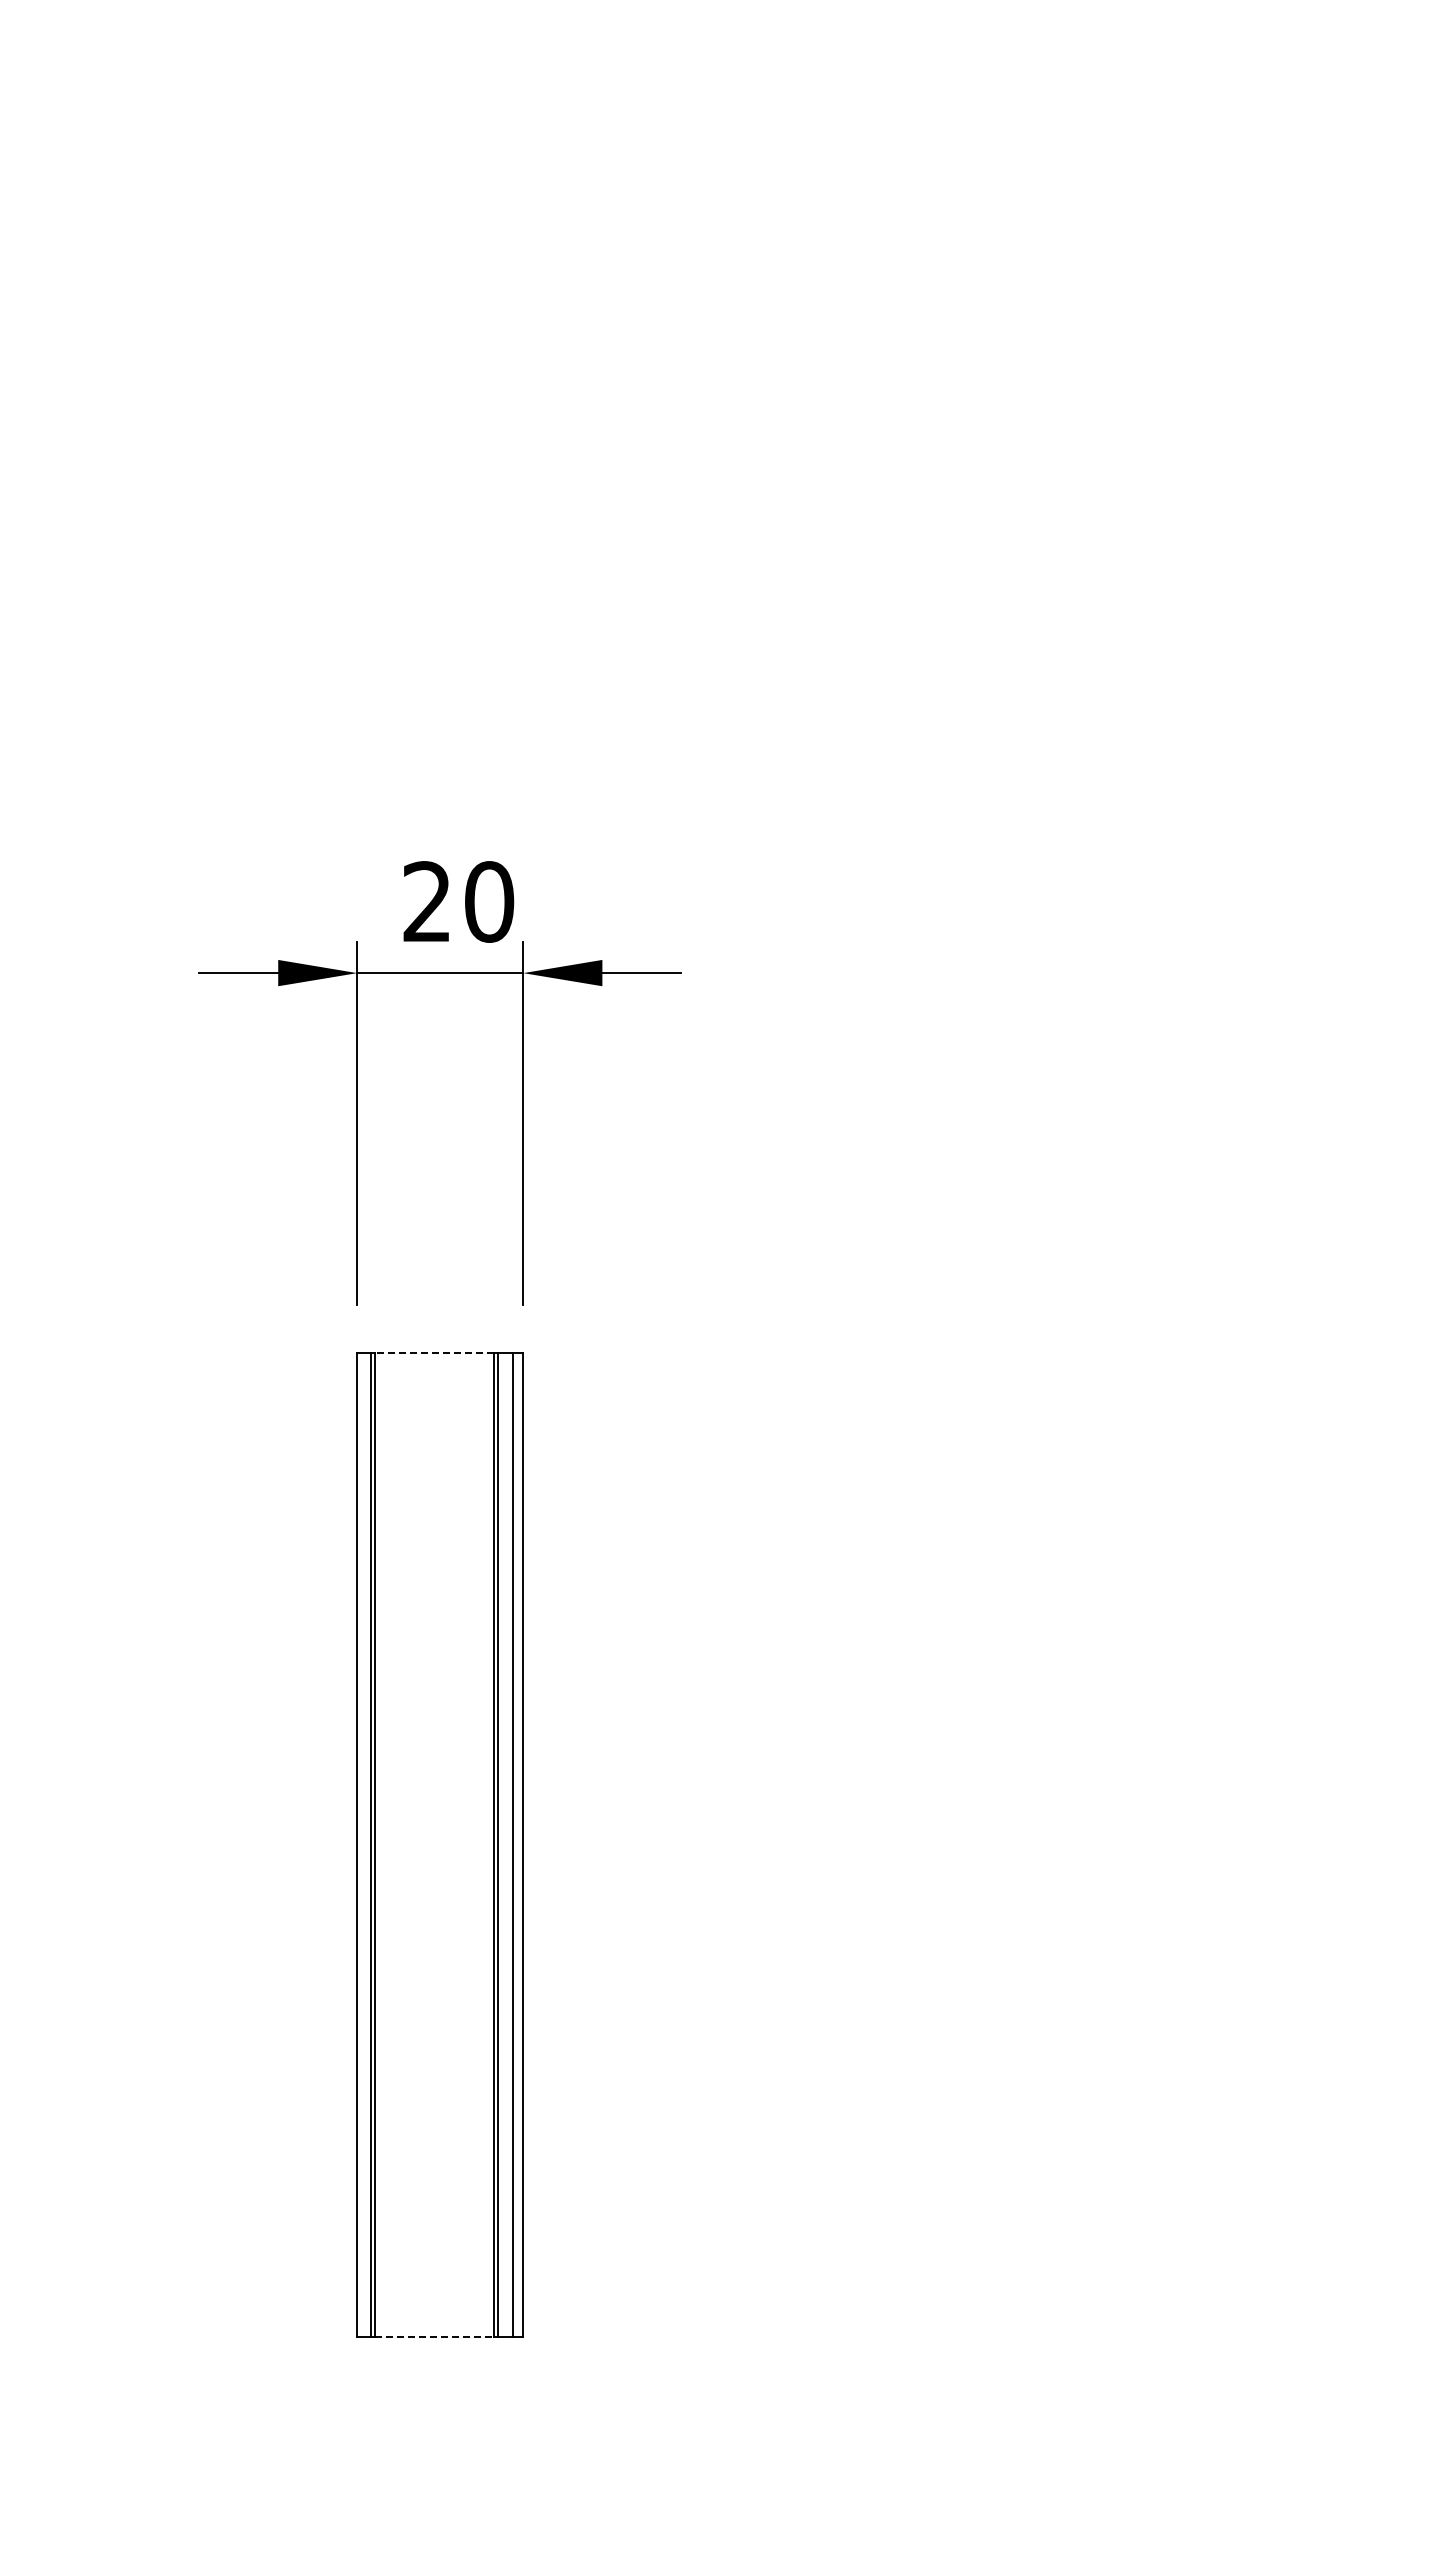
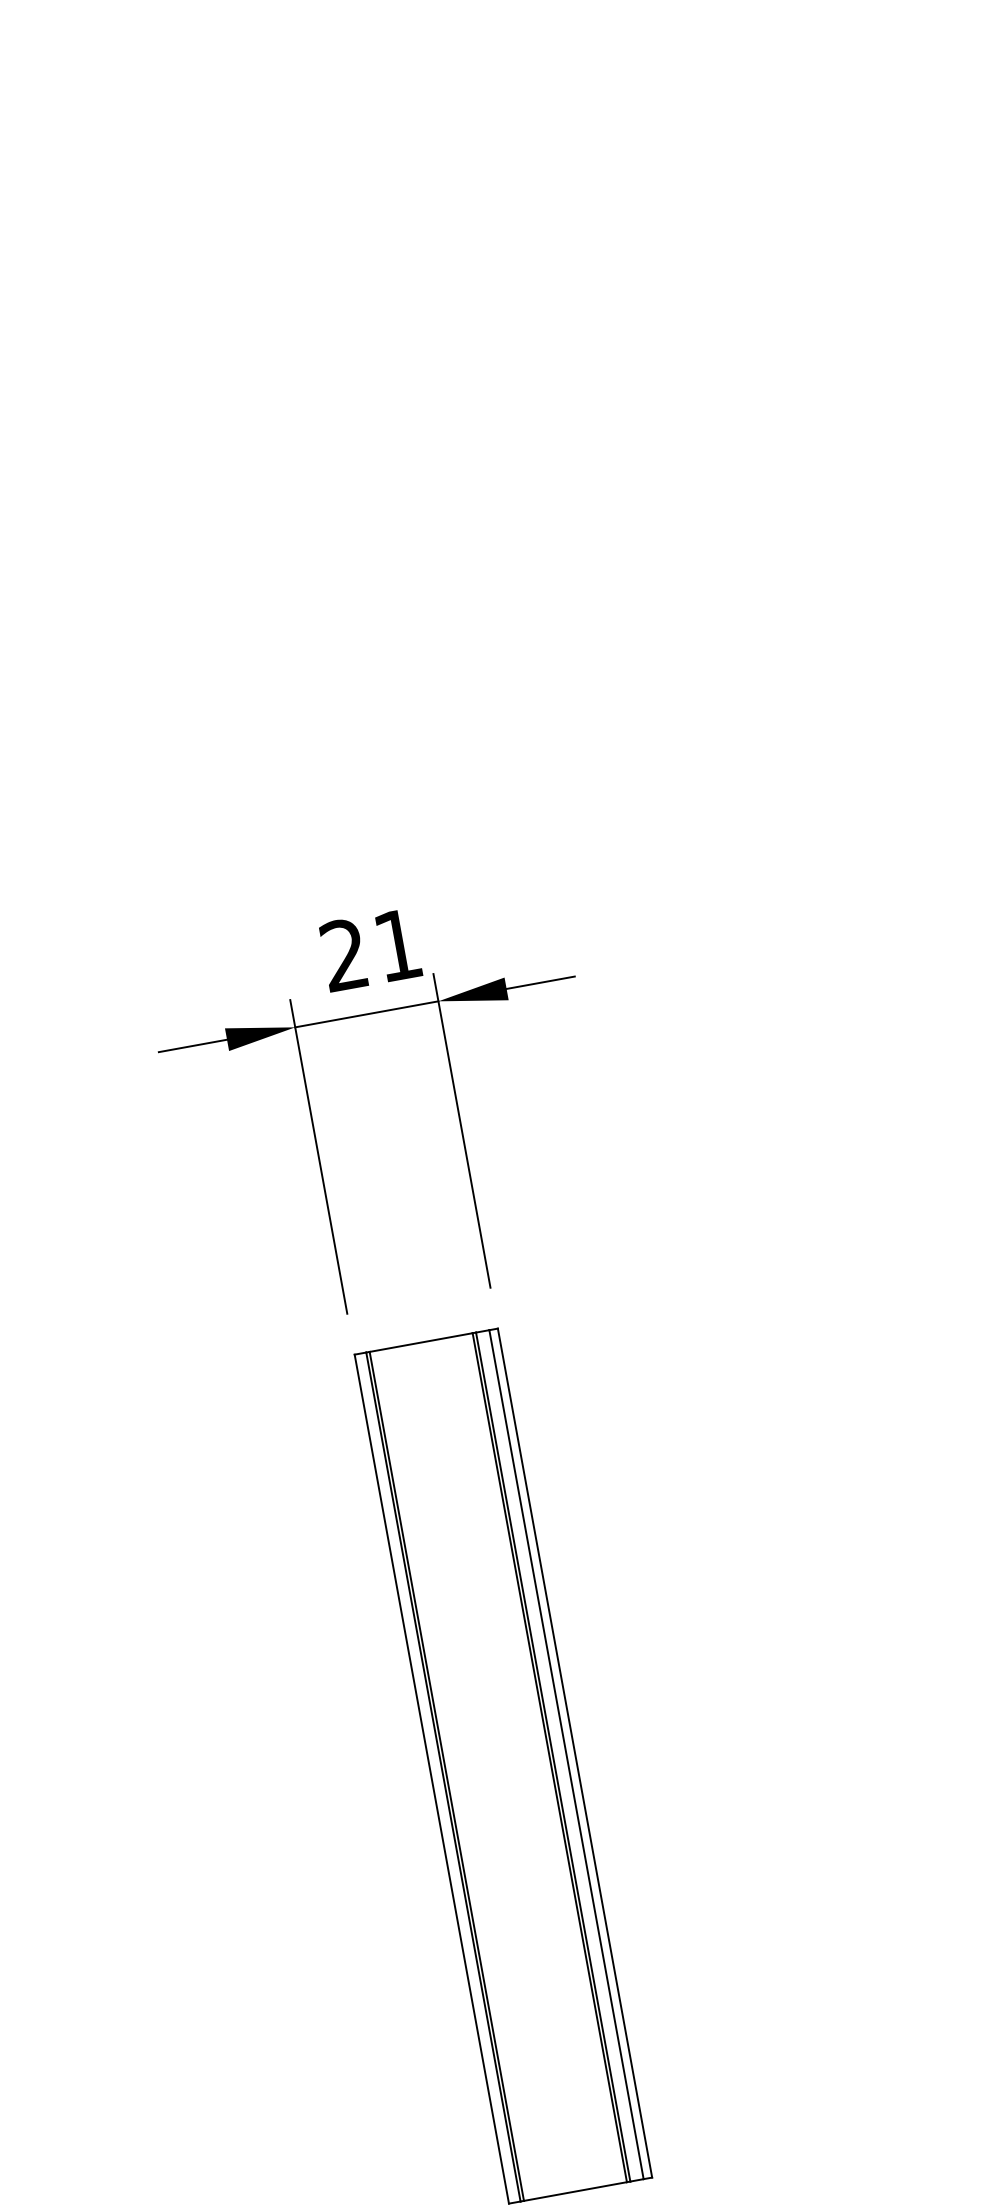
text: (489, 901) -> (398, 944), 20 -> 21
line: (434, 1352) -> (421, 1342), dashed -> solid
line: (434, 2336) -> (575, 2191), dashed -> solid

